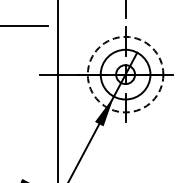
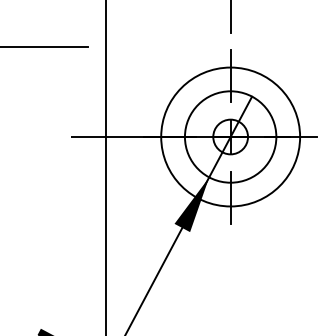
circle: (125, 74) -> (230, 136), dashed -> solid

